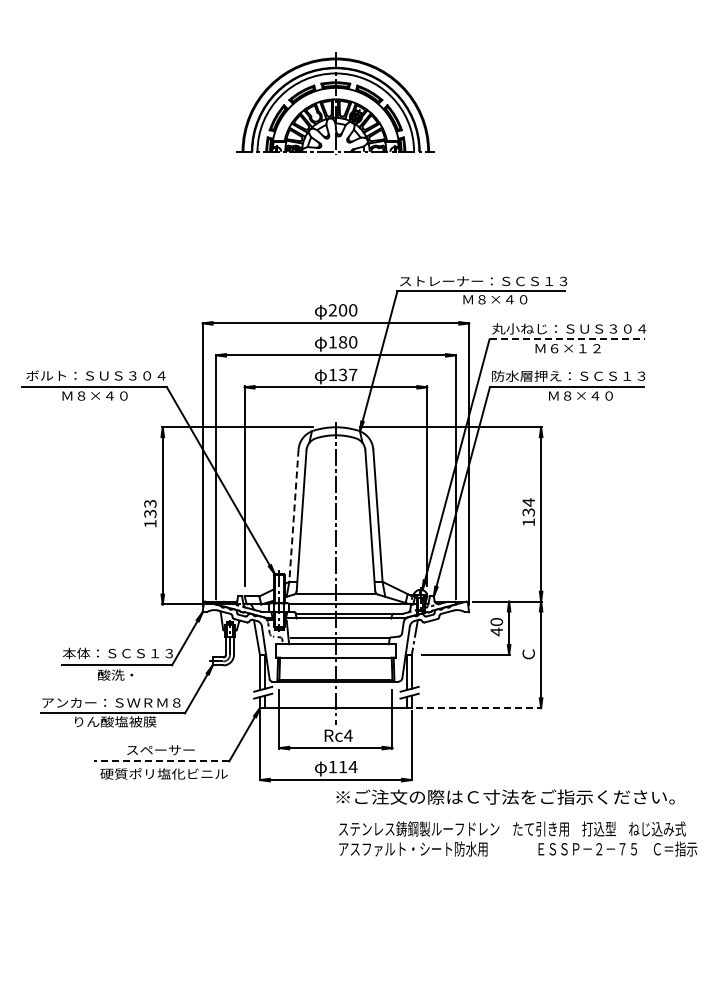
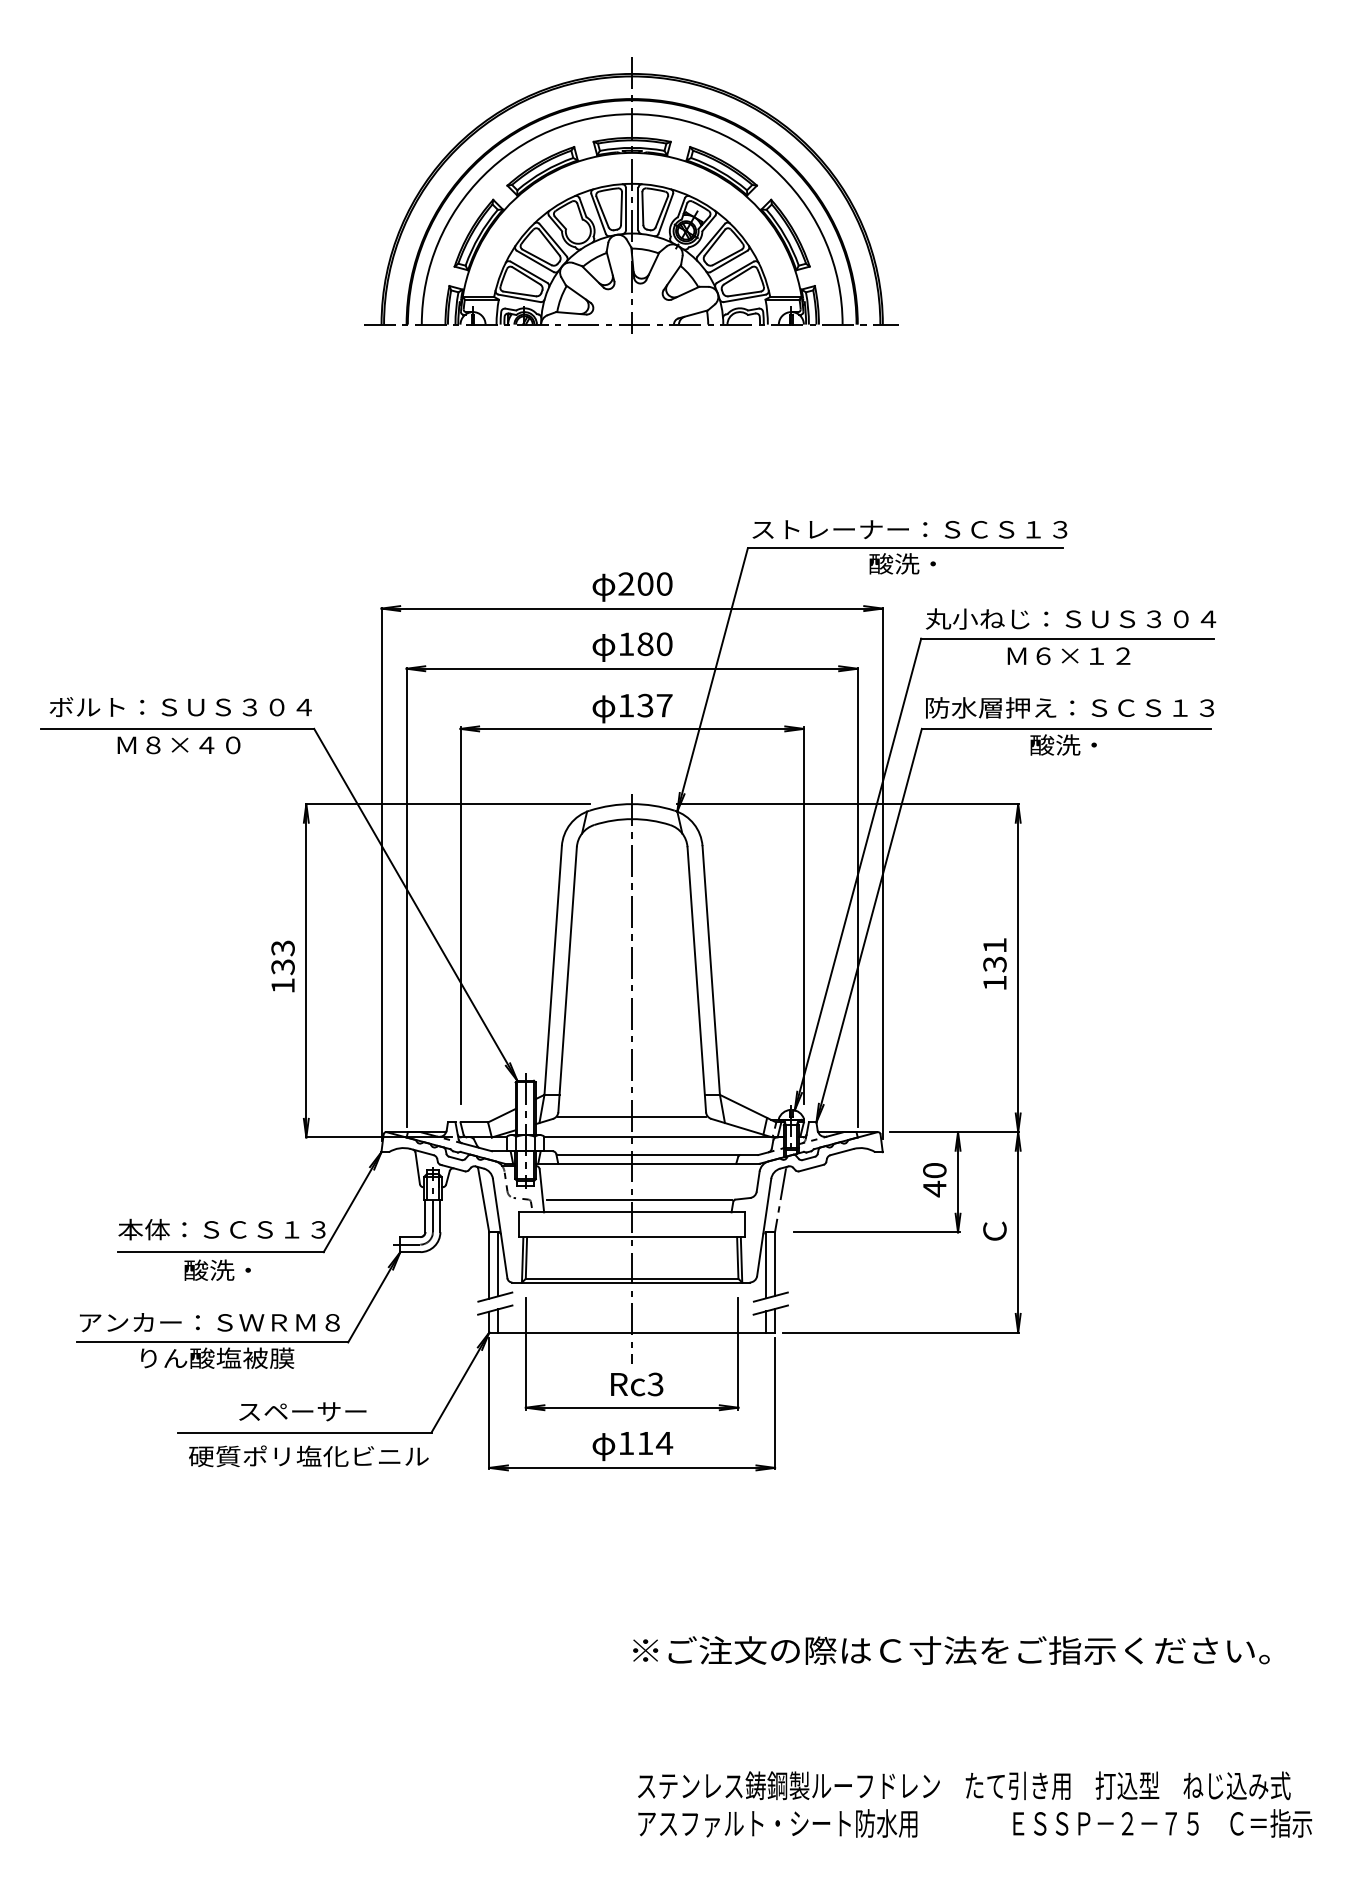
part: (335, 103) -> (631, 194), size x1.43
text: (494, 299) -> (930, 563), Ｍ８×４０ -> 酸洗・
line: (567, 339) -> (1067, 638), dashed -> solid
text: (579, 395) -> (1090, 744), Ｍ８×４０ -> 酸洗・
text: (528, 502) -> (994, 945), 134 -> 131
line: (293, 516) -> (552, 971), dashed -> solid
line: (478, 708) -> (900, 1333), dashed -> solid
text: (348, 735) -> (655, 1384), Rc4 -> Rc3
line: (161, 761) -> (303, 1432), dashed -> solid
text: (505, 796) -> (951, 1649), moved
text: (518, 838) -> (975, 1803), moved

